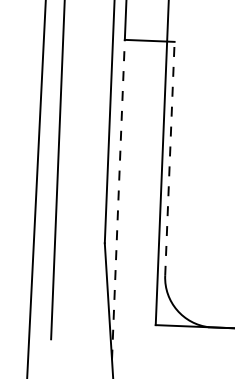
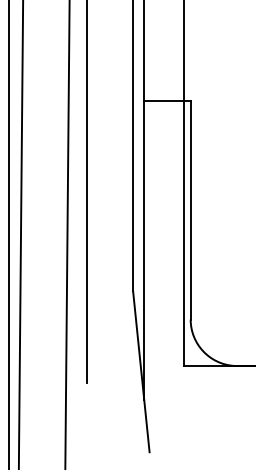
line: (169, 158) -> (190, 209), dashed -> solid
line: (118, 198) -> (144, 249), dashed -> solid

